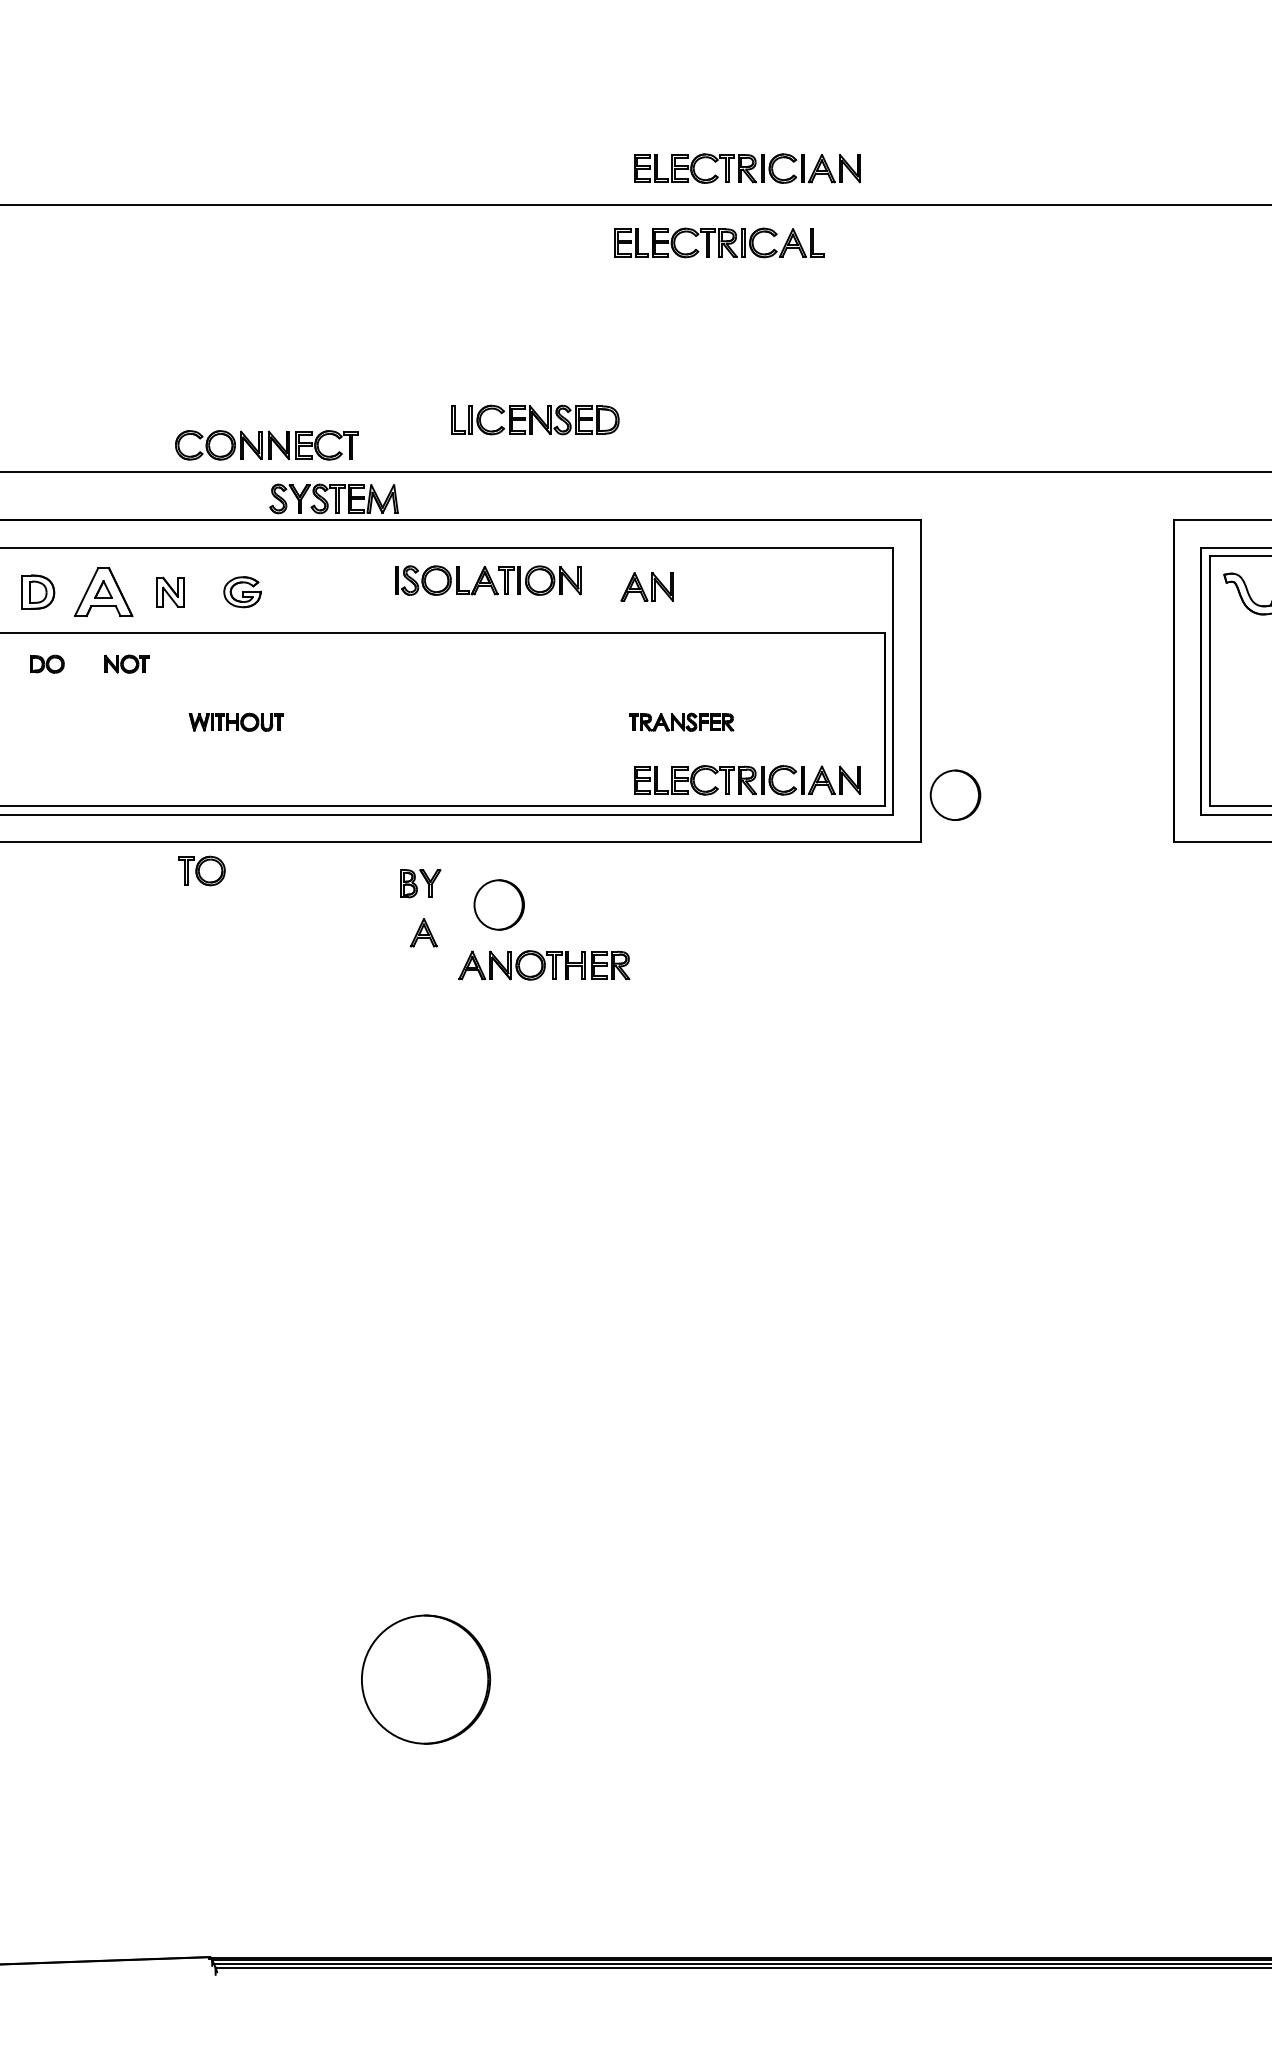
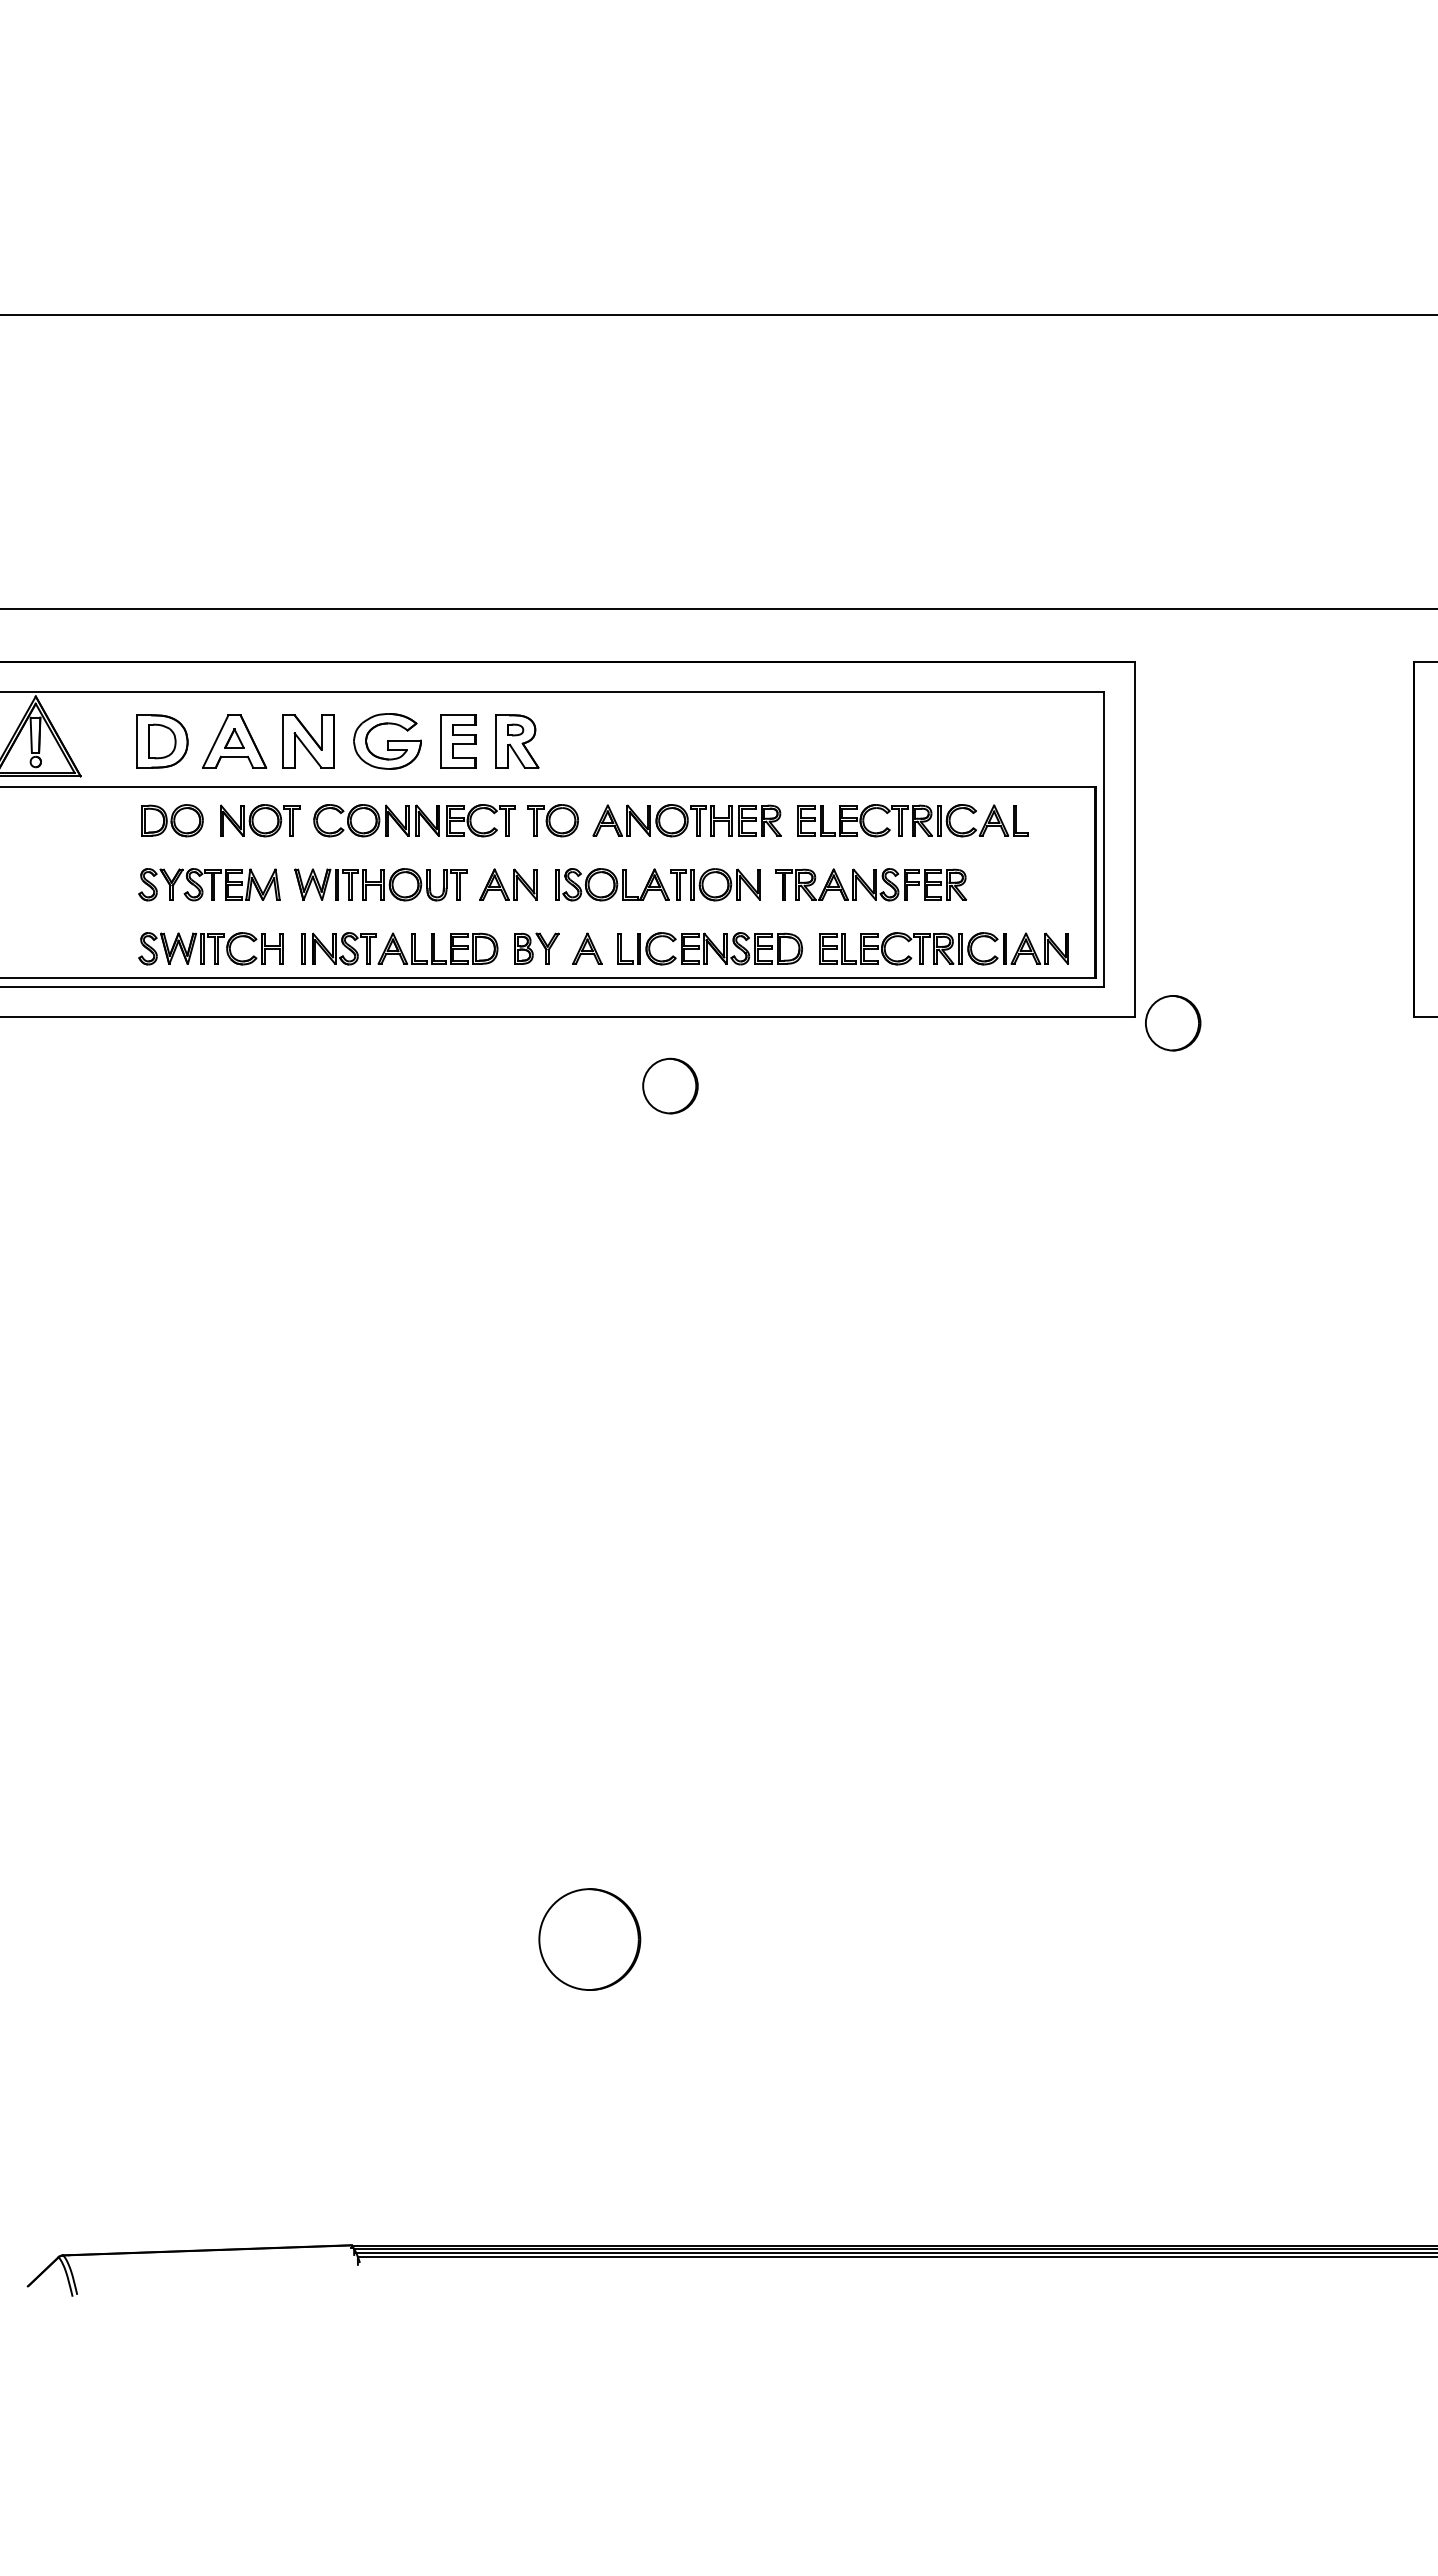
part: (747, 168) -> (943, 274), removed
part: (718, 242) -> (912, 820), moved
part: (534, 419) -> (709, 948), moved
part: (266, 445) -> (414, 820), moved
part: (334, 498) -> (209, 884), moved
part: (487, 580) -> (657, 884), moved
part: (647, 586) -> (508, 884), moved
part: (38, 592) -> (162, 741), size x1.43
part: (170, 592) -> (308, 741), size x1.67
part: (242, 592) -> (387, 741), size x1.67
part: (306, 592) -> (458, 741), added
part: (360, 592) -> (517, 741), added
part: (47, 663) -> (172, 820), size x1.67
part: (127, 663) -> (260, 820), size x1.67
part: (236, 722) -> (380, 884), size x1.67
part: (681, 722) -> (871, 884), size x1.67
part: (81, 780) -> (210, 948), added
part: (253, 780) -> (399, 948), added
part: (955, 795) -> (1173, 1023), moved
part: (201, 870) -> (552, 820), moved
part: (420, 883) -> (536, 948), moved
part: (423, 932) -> (587, 948), moved
part: (543, 965) -> (686, 820), moved
part: (425, 1679) -> (589, 1939), size x0.71

